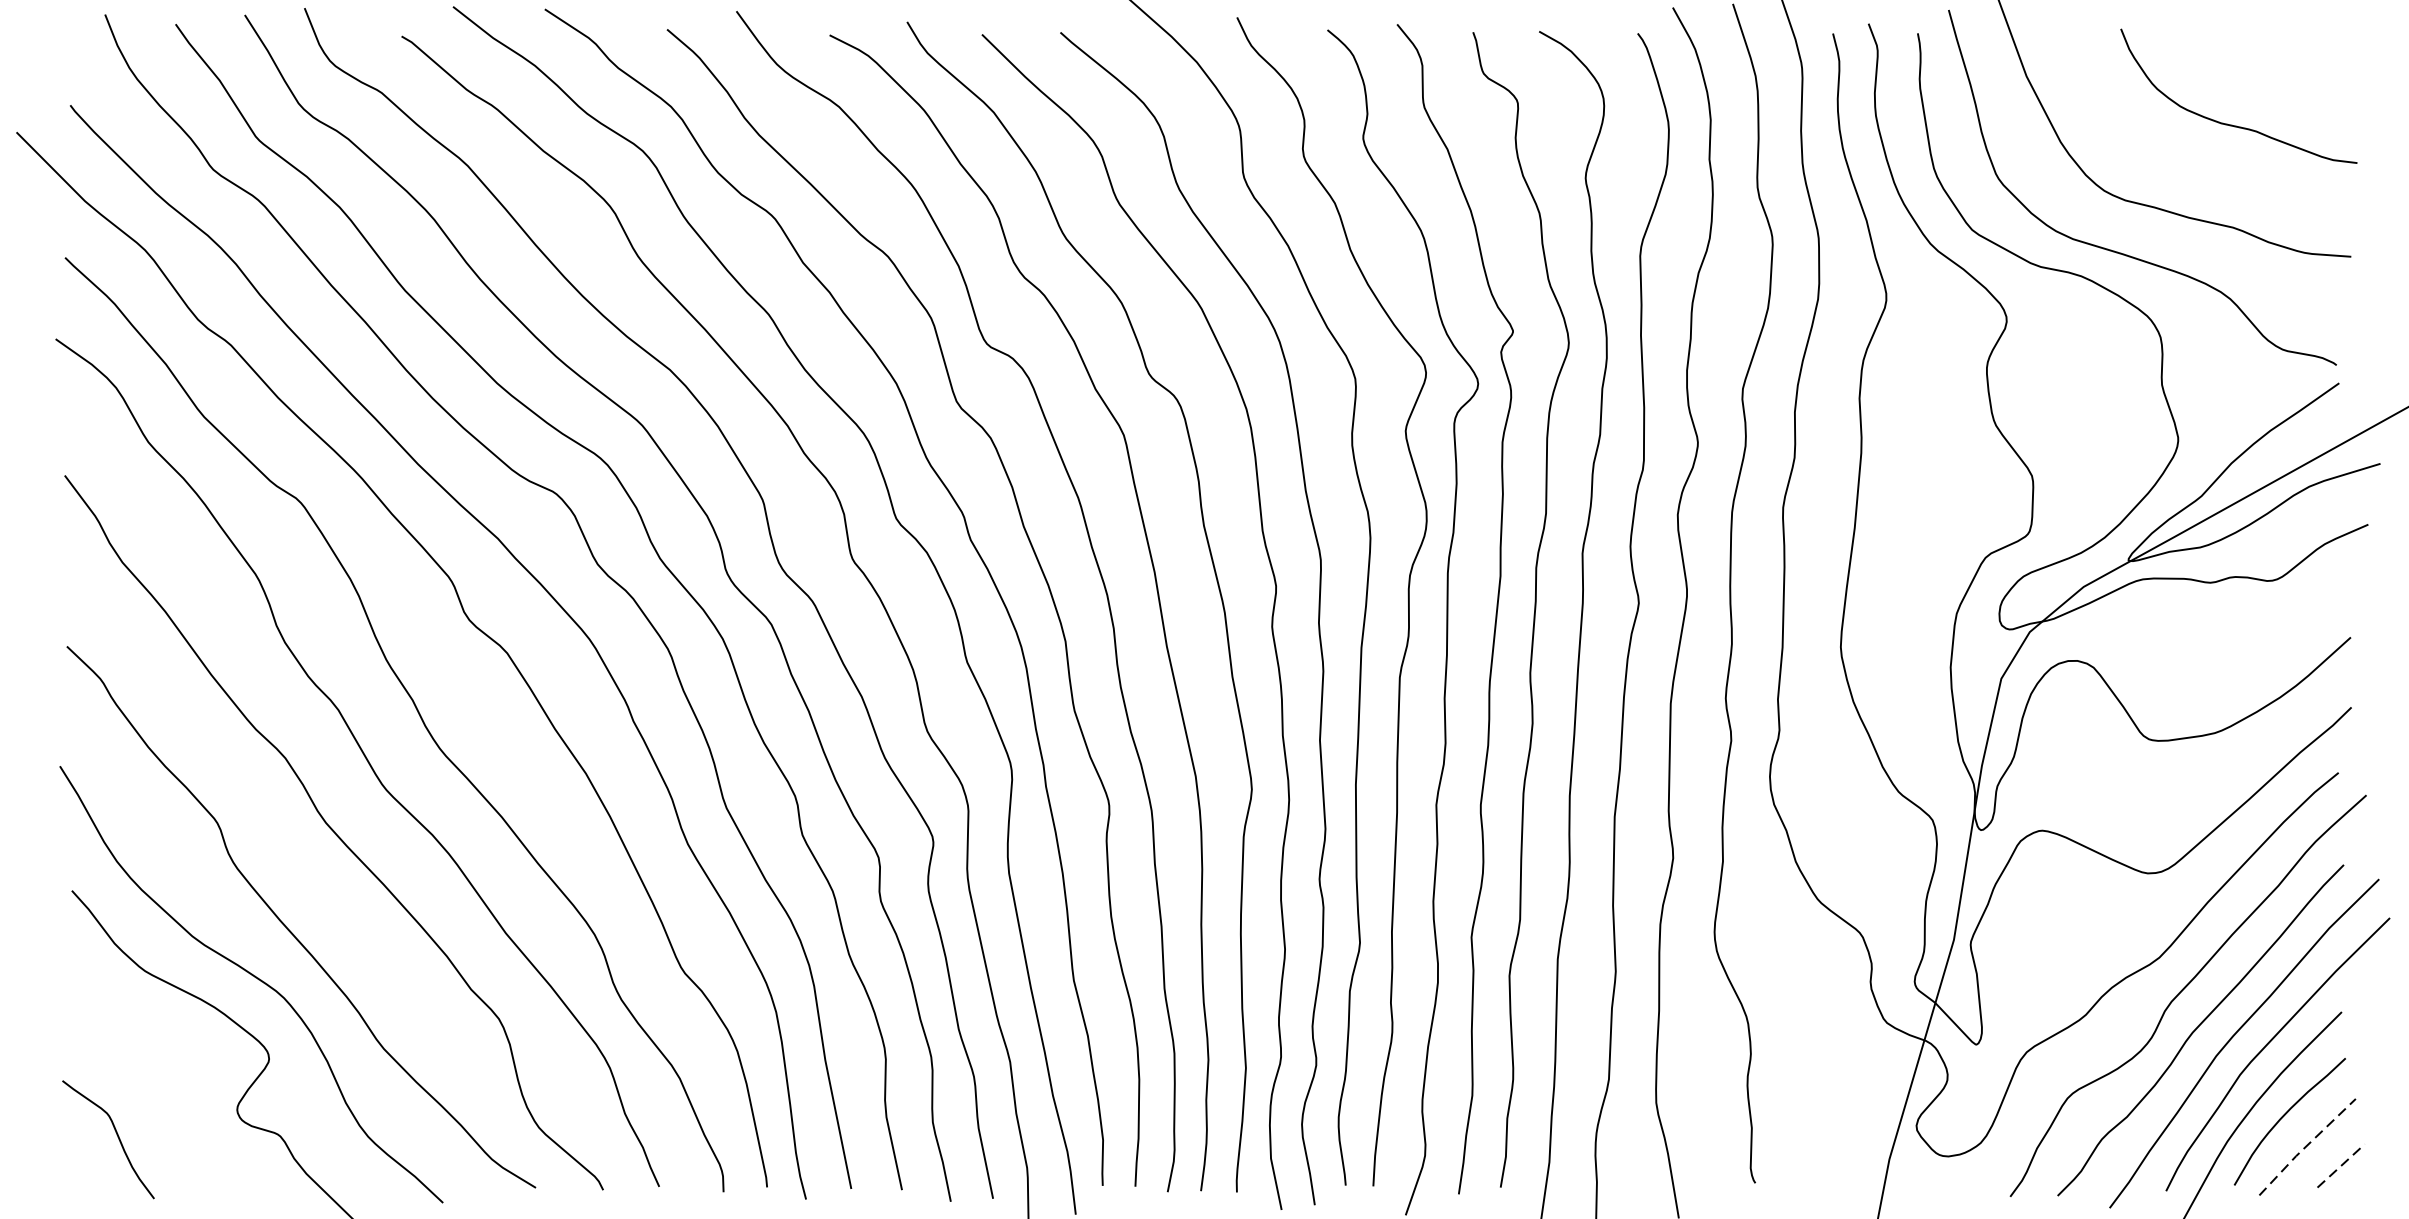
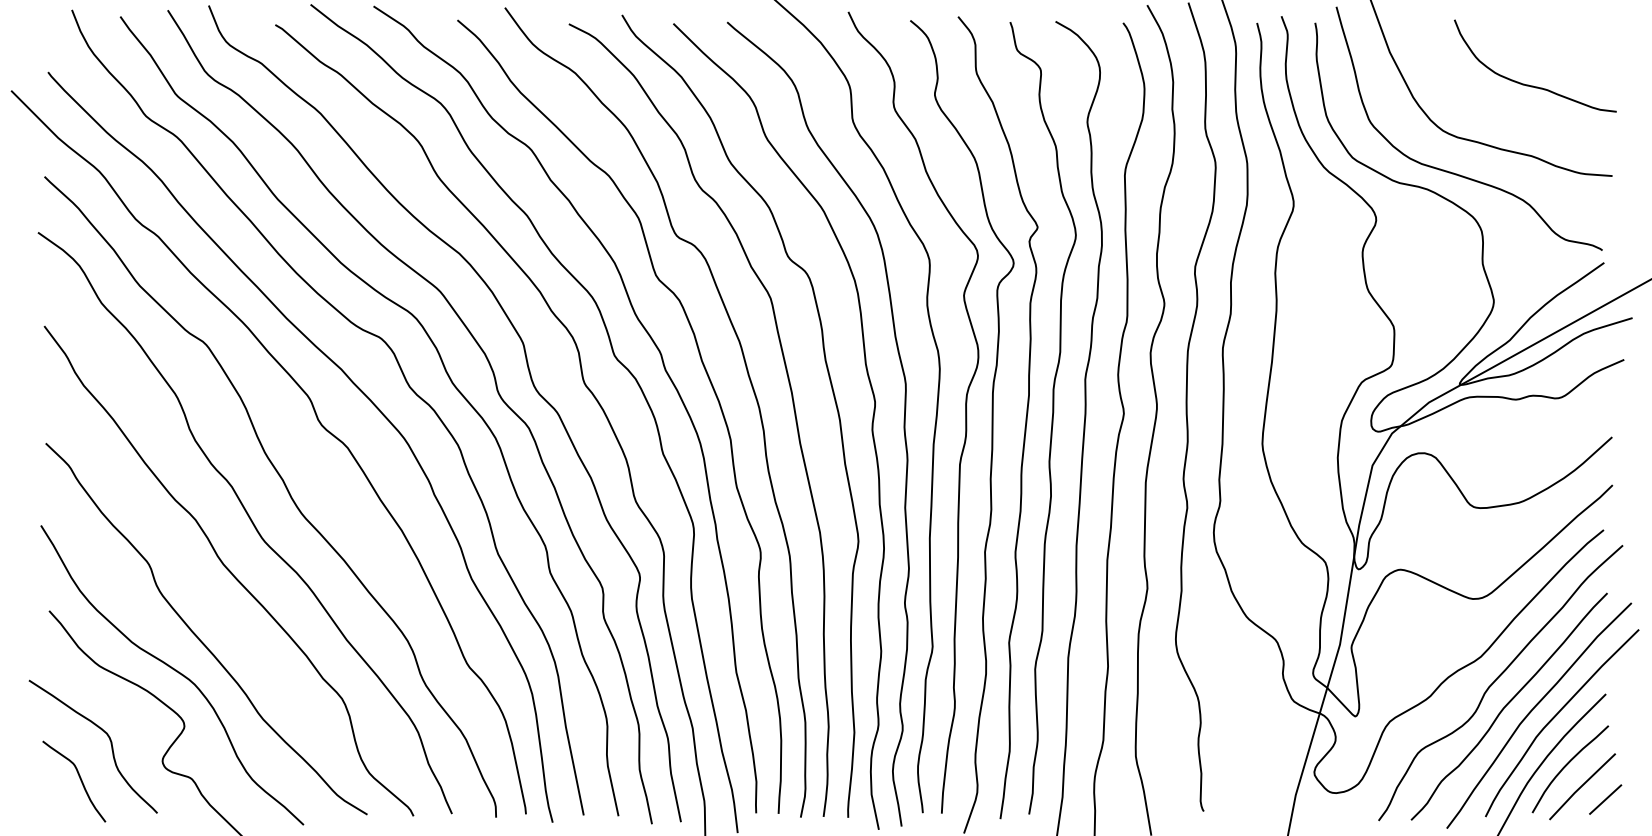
curve: (149, 1066) -> (102, 731), added
line: (2306, 1146) -> (1581, 786), dashed -> solid
line: (2341, 1165) -> (1605, 799), dashed -> solid

